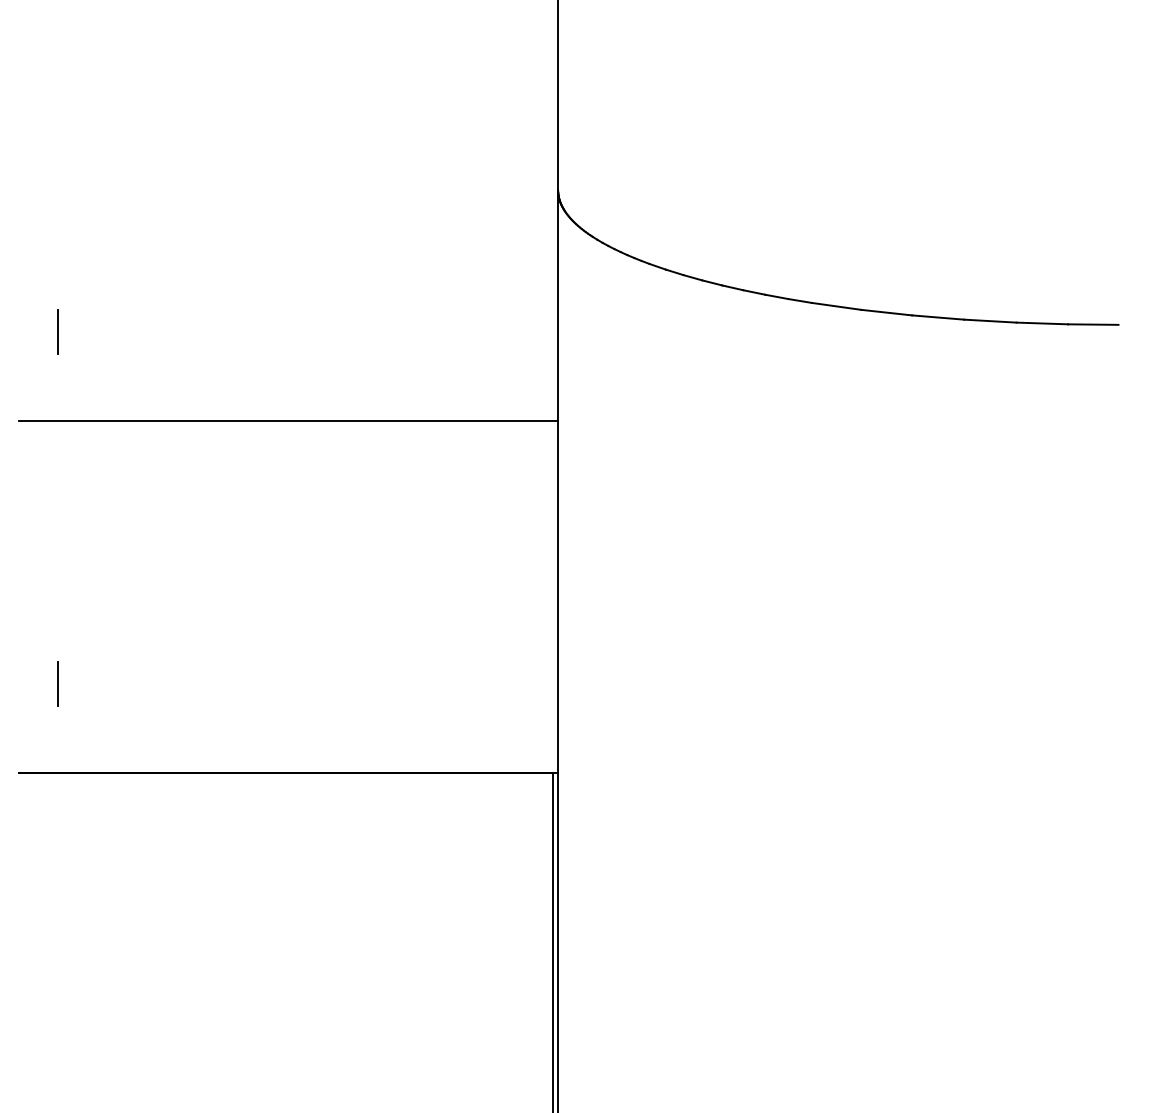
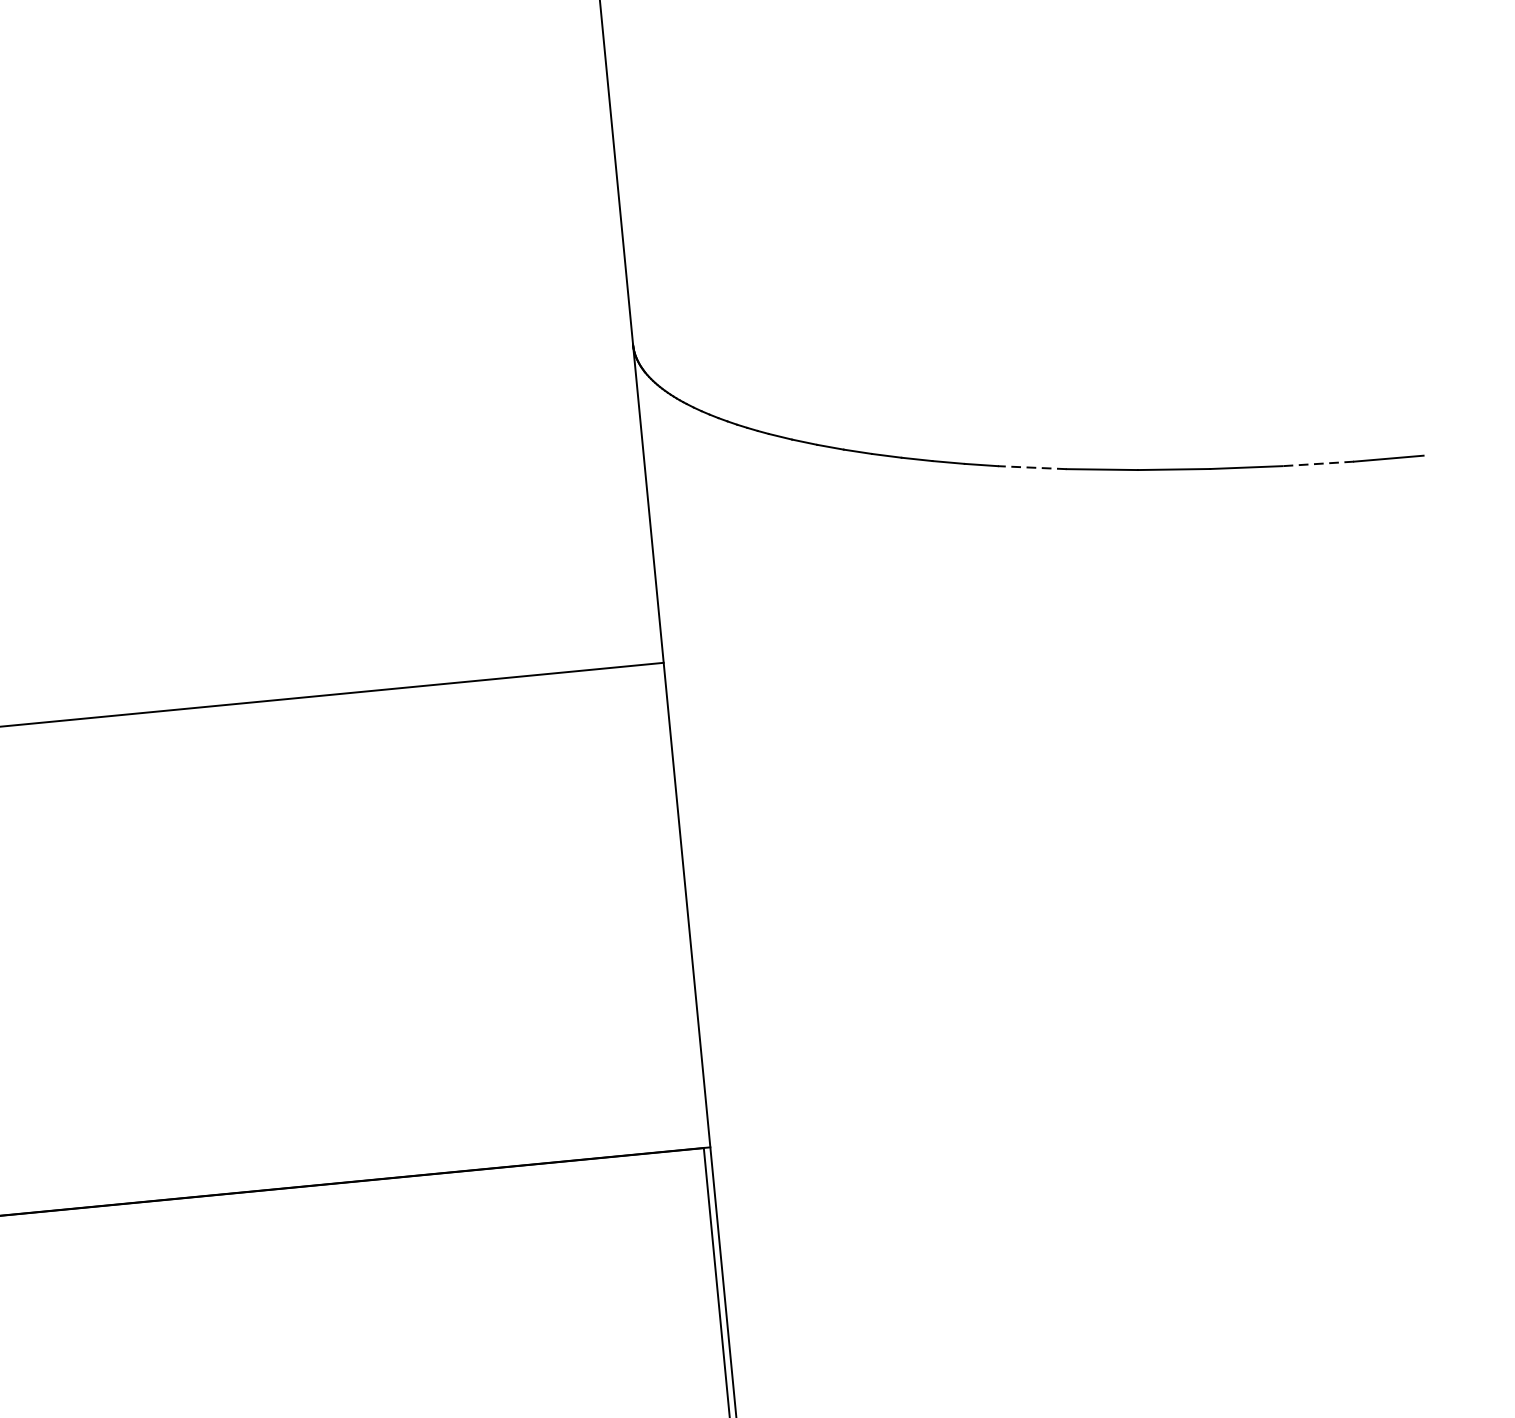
line: (836, 306) -> (1032, 467), solid -> dashed
line: (1042, 323) -> (1318, 463), solid -> dashed
line: (57, 683) -> (8, 1091), removed

